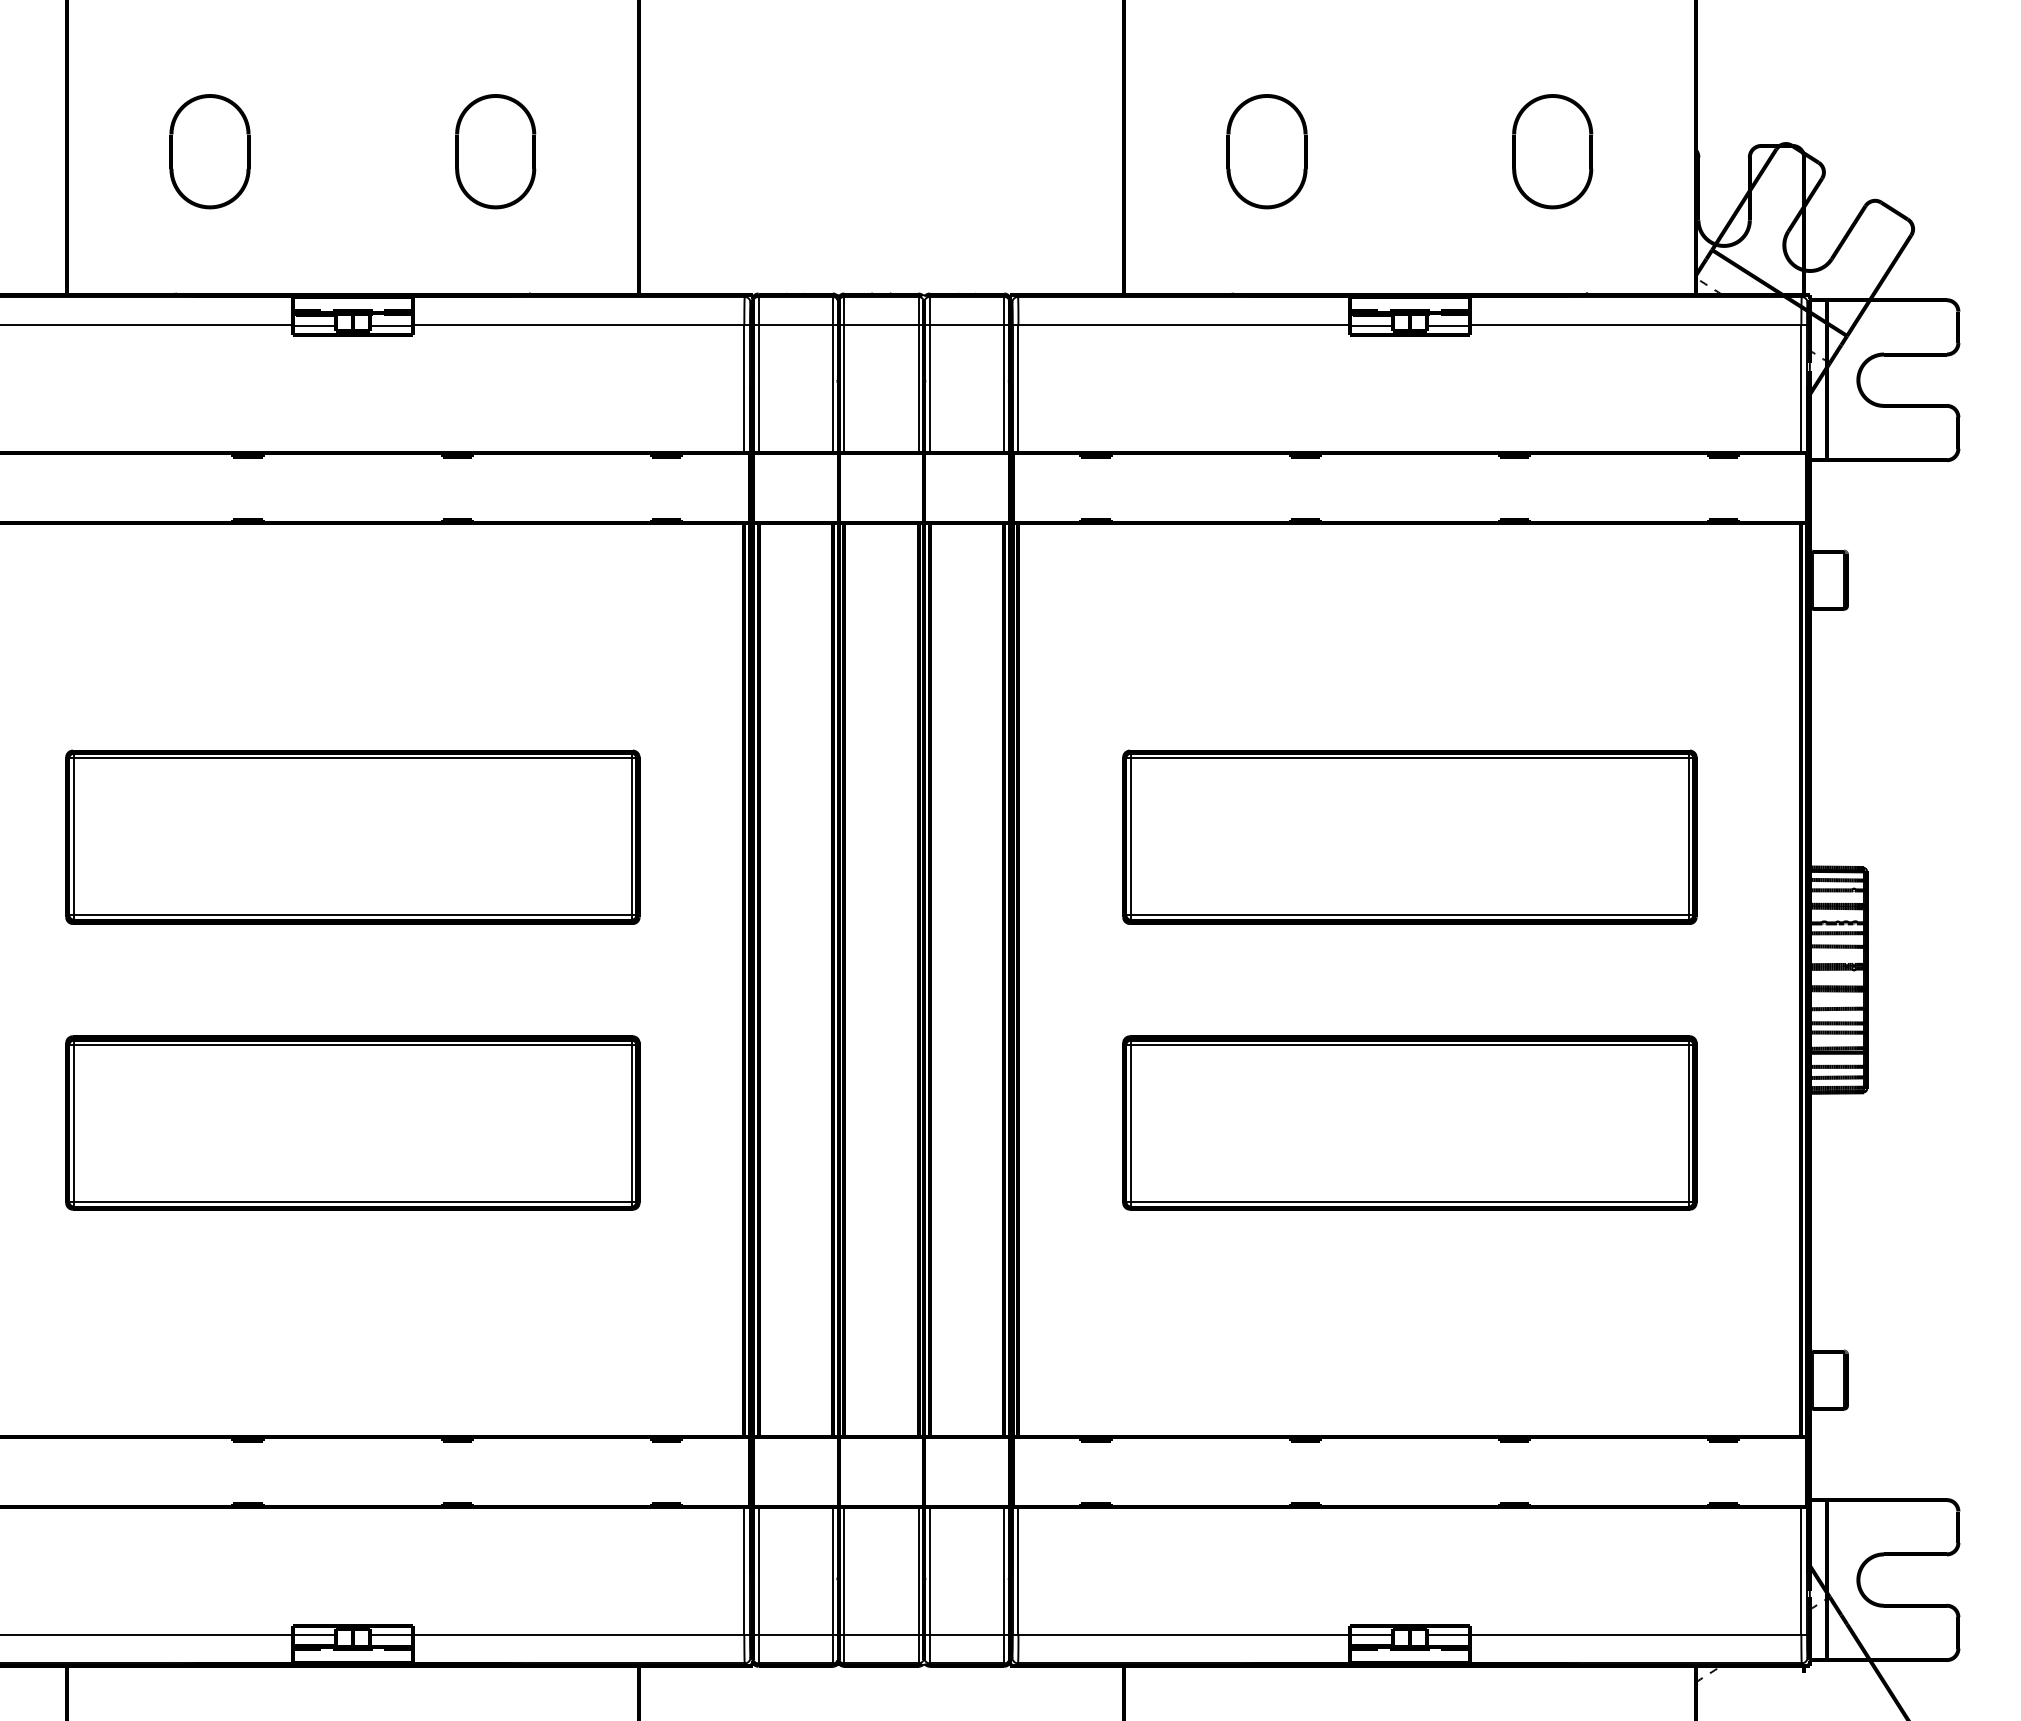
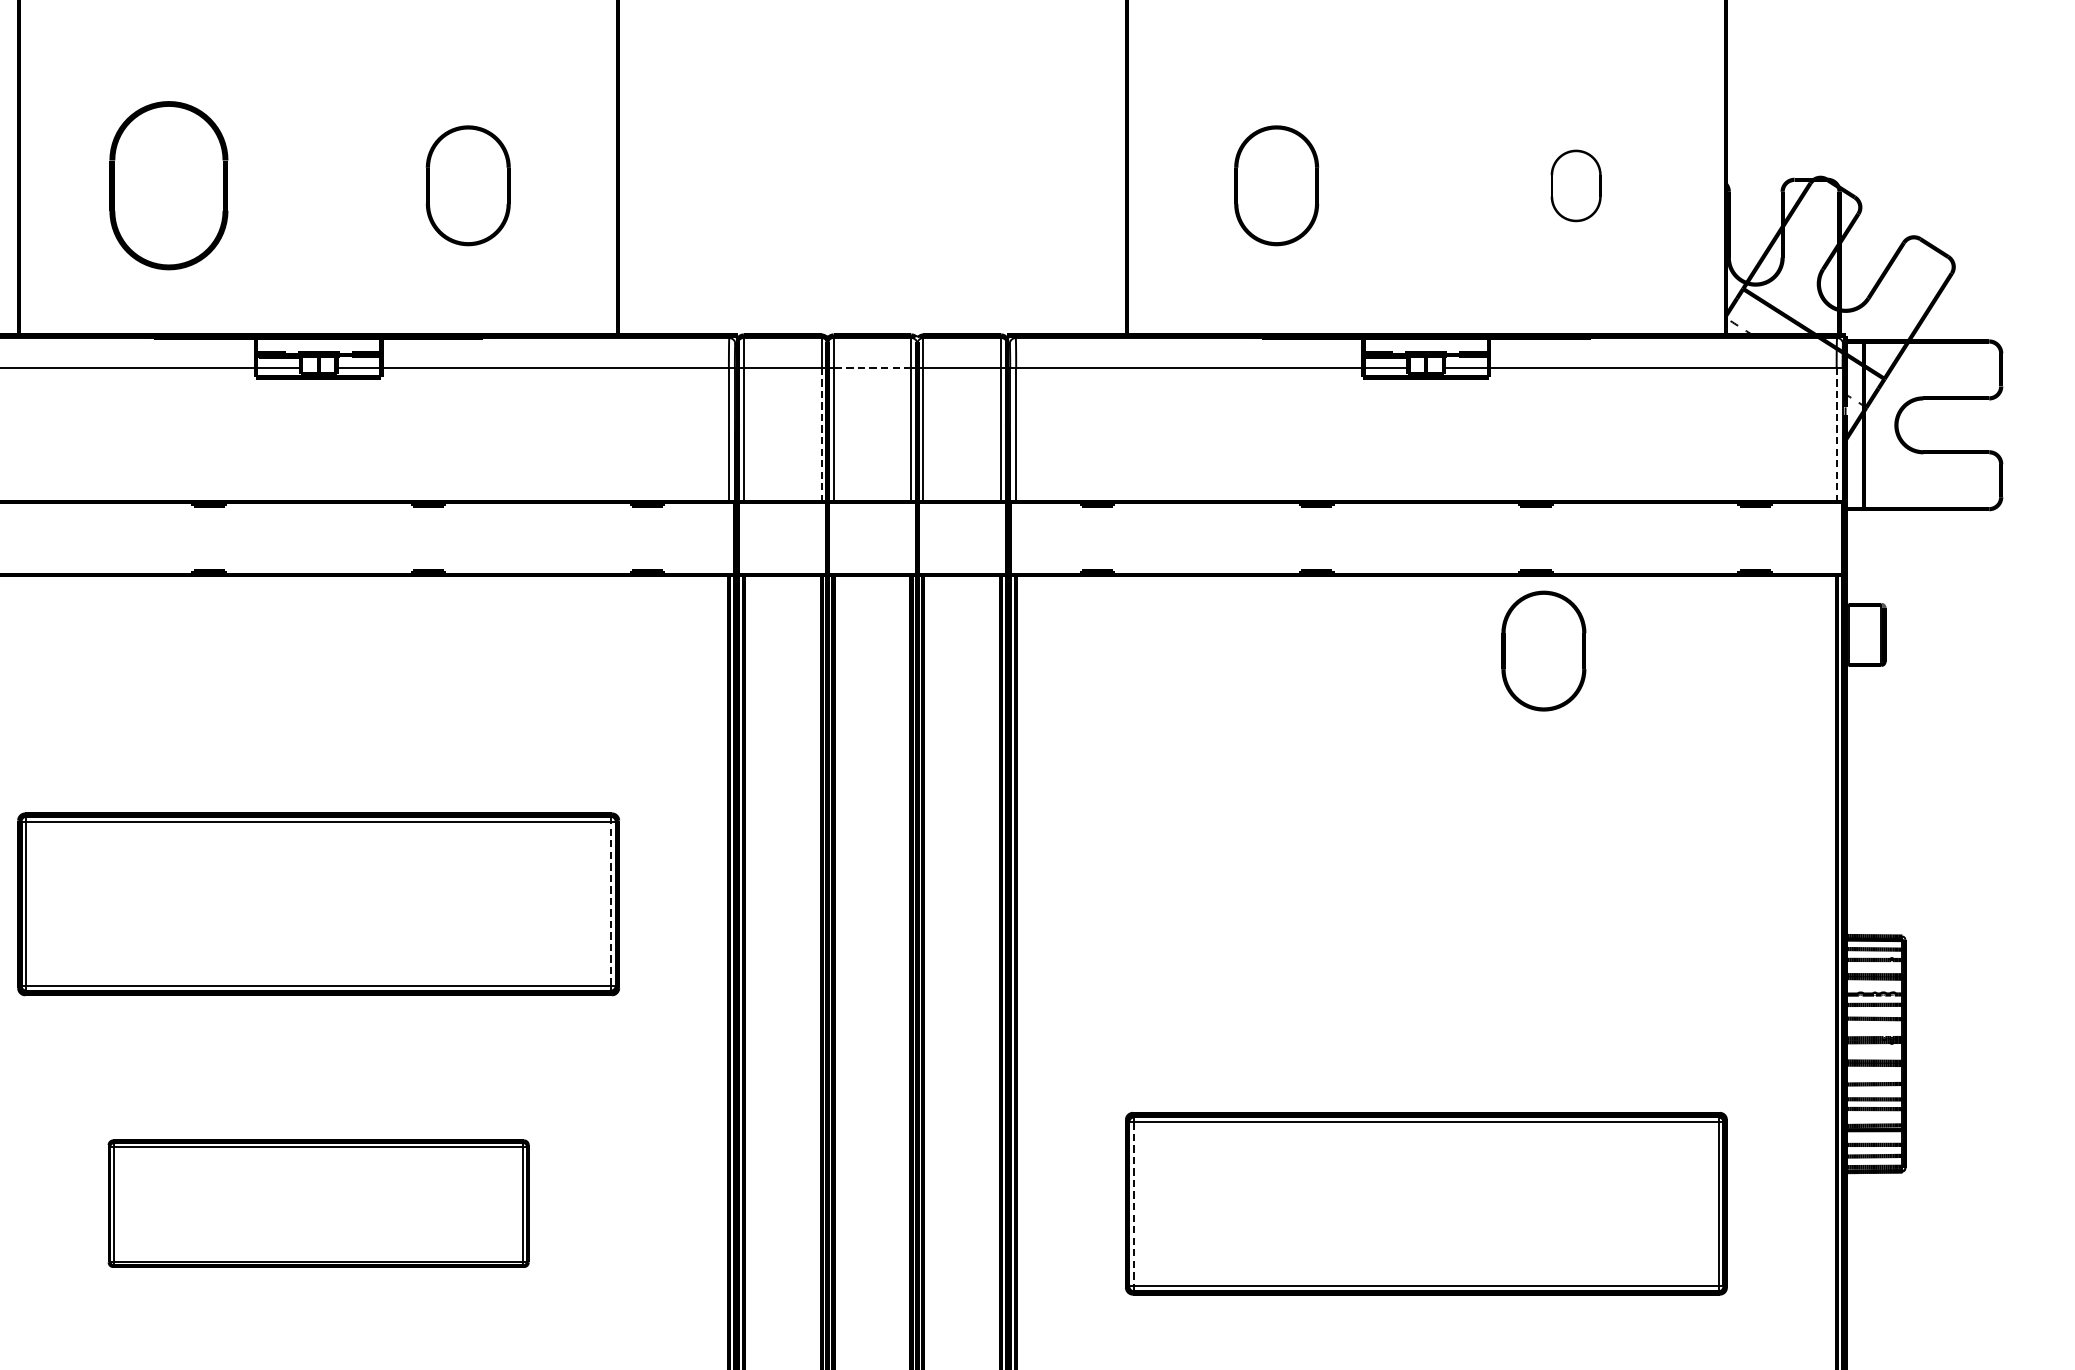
part: (209, 151) -> (168, 185), size x1.4
part: (1552, 151) -> (1575, 185), size x0.6
line: (880, 325) -> (871, 367), solid -> dashed
line: (832, 389) -> (821, 435), solid -> dashed
line: (1801, 389) -> (1836, 435), solid -> dashed
part: (1521, 595) -> (1543, 650), added
line: (631, 836) -> (610, 903), solid -> dashed
part: (1409, 836) -> (1425, 903), removed
part: (352, 1122) -> (318, 1203), size x0.7
line: (1131, 1124) -> (1134, 1205), solid -> dashed

